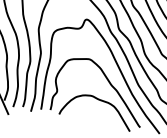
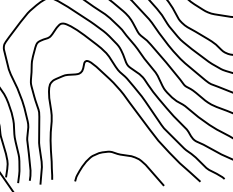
curve: (109, 83) -> (128, 132), removed

